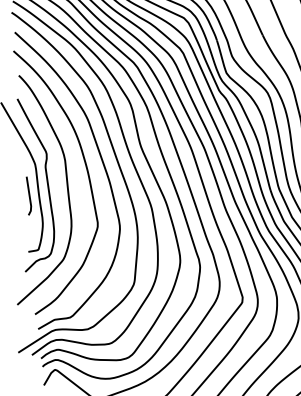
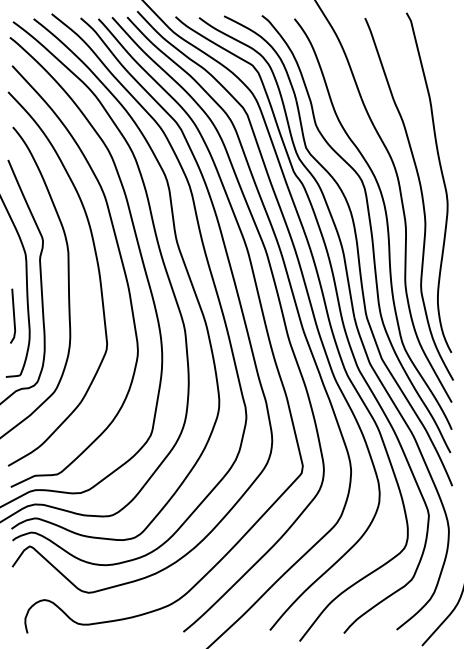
line: (29, 195) -> (13, 315), moved

